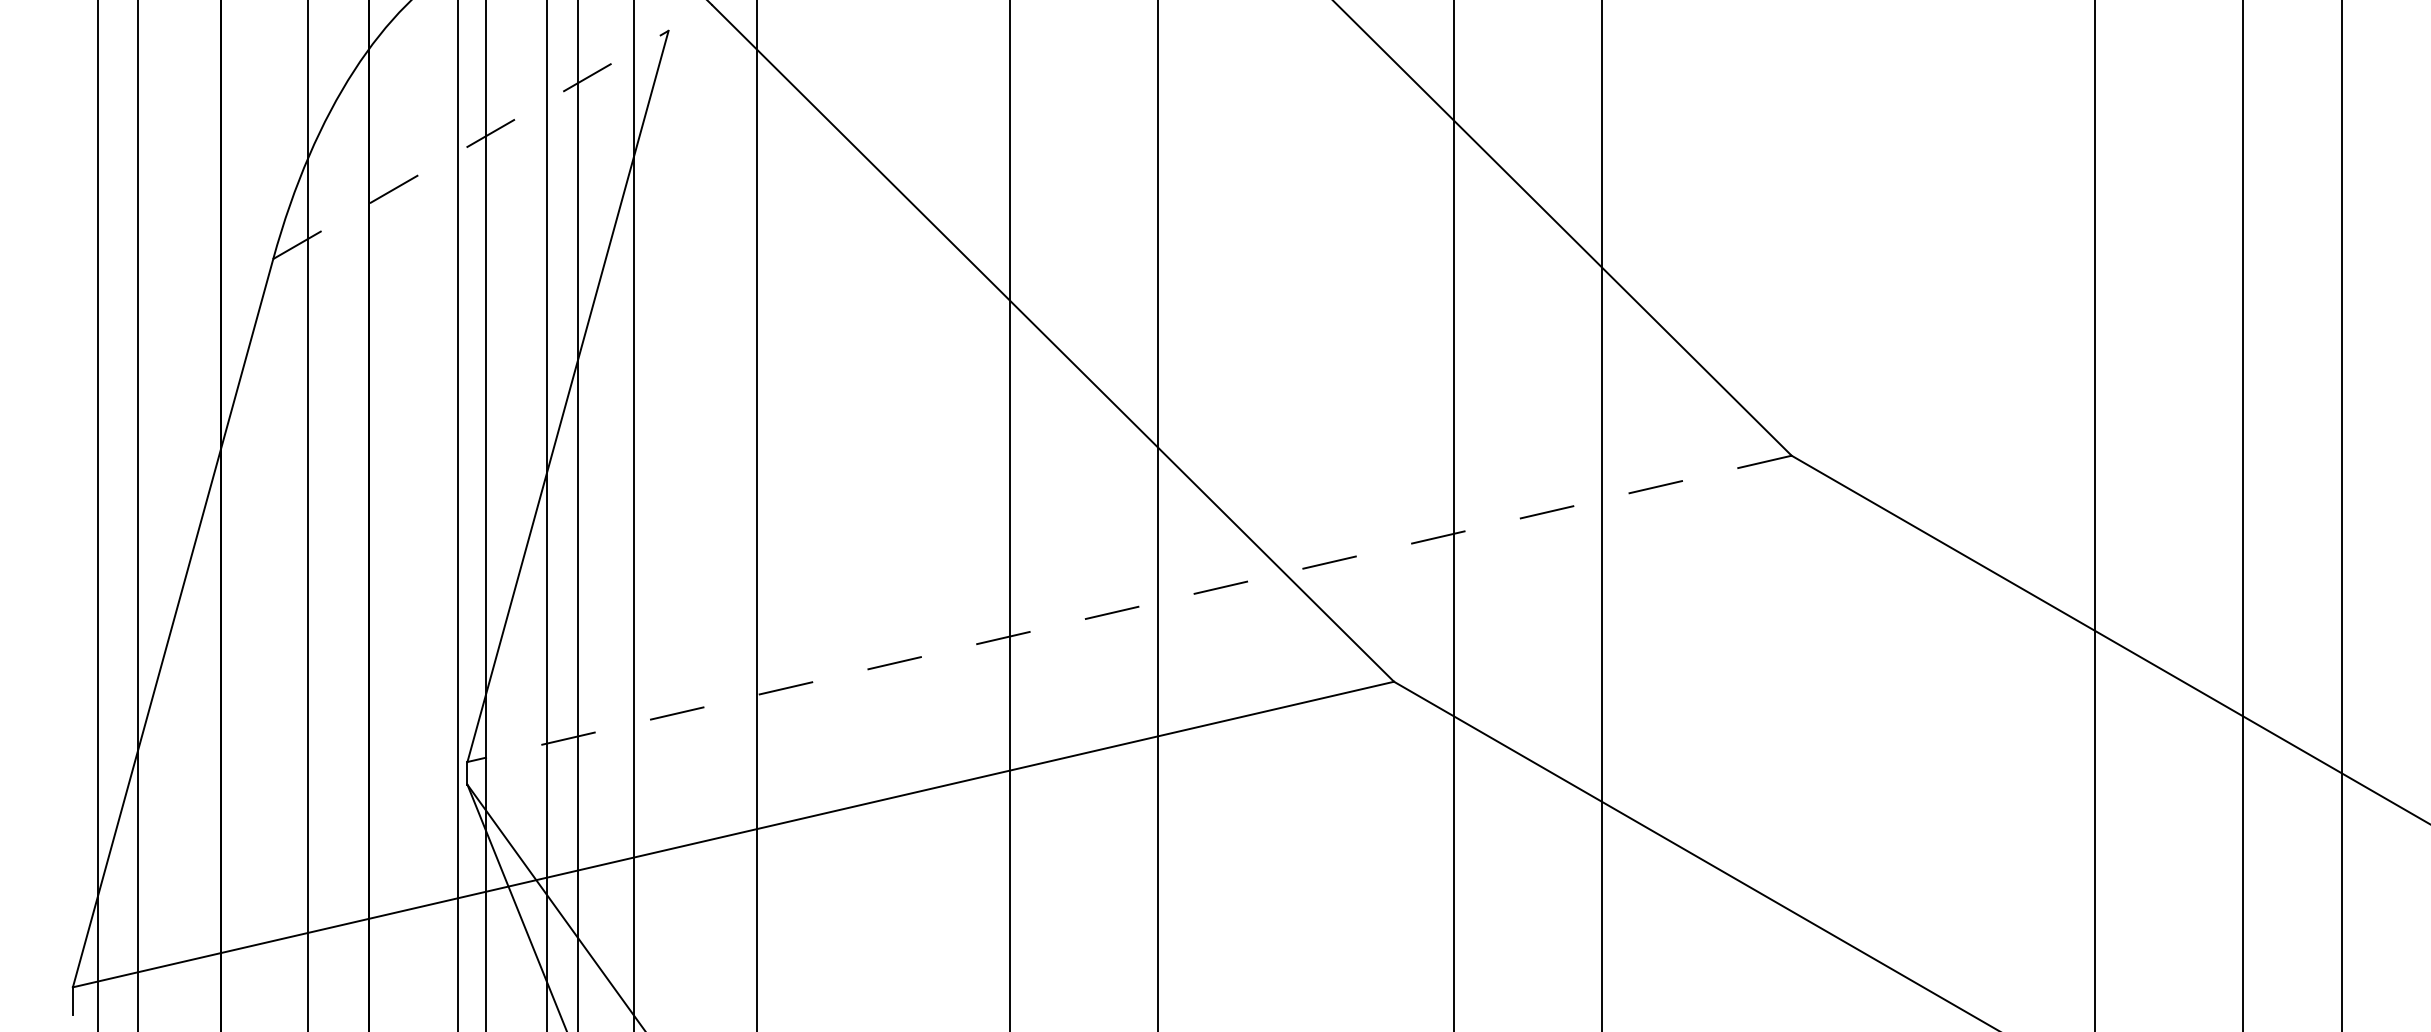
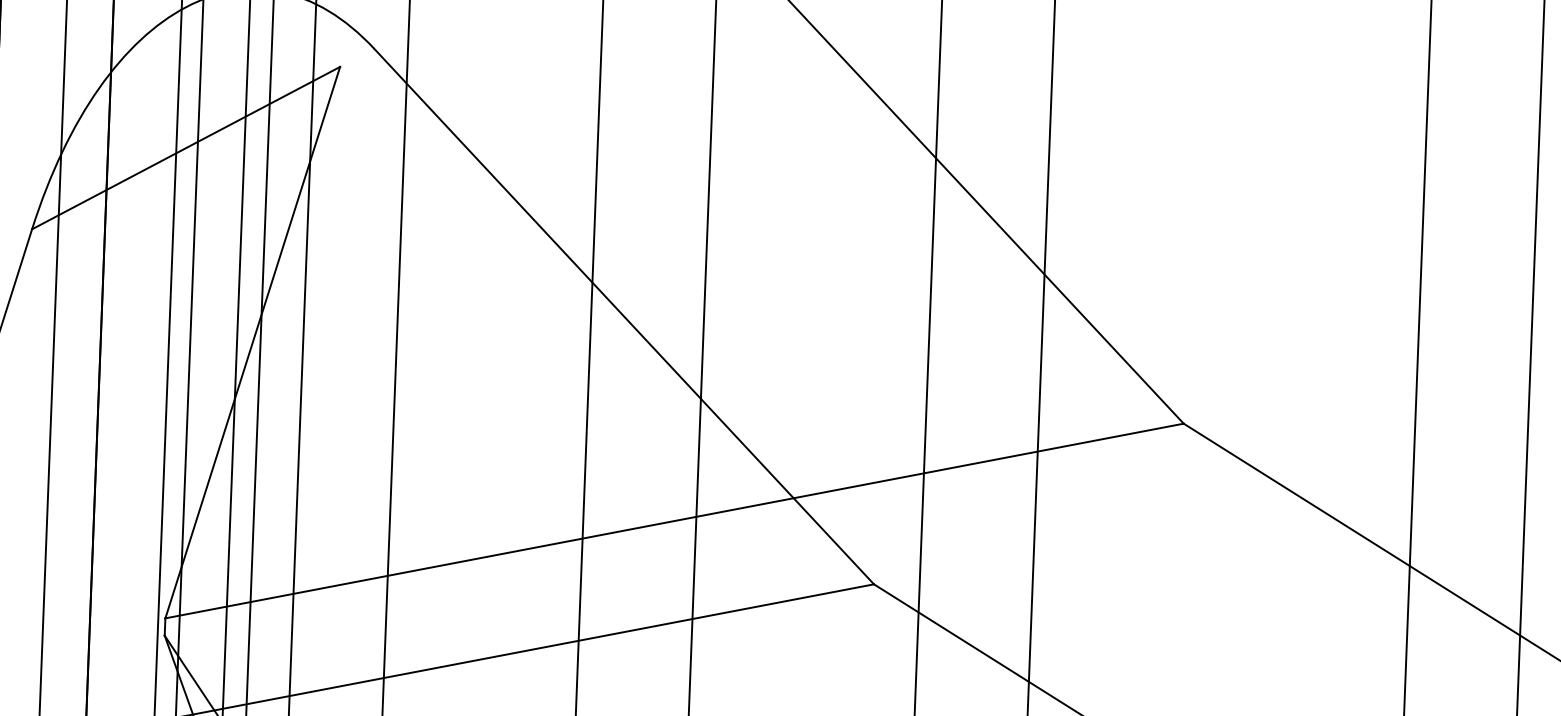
line: (471, 144) -> (186, 147), dashed -> solid
line: (1129, 608) -> (674, 520), dashed -> solid

